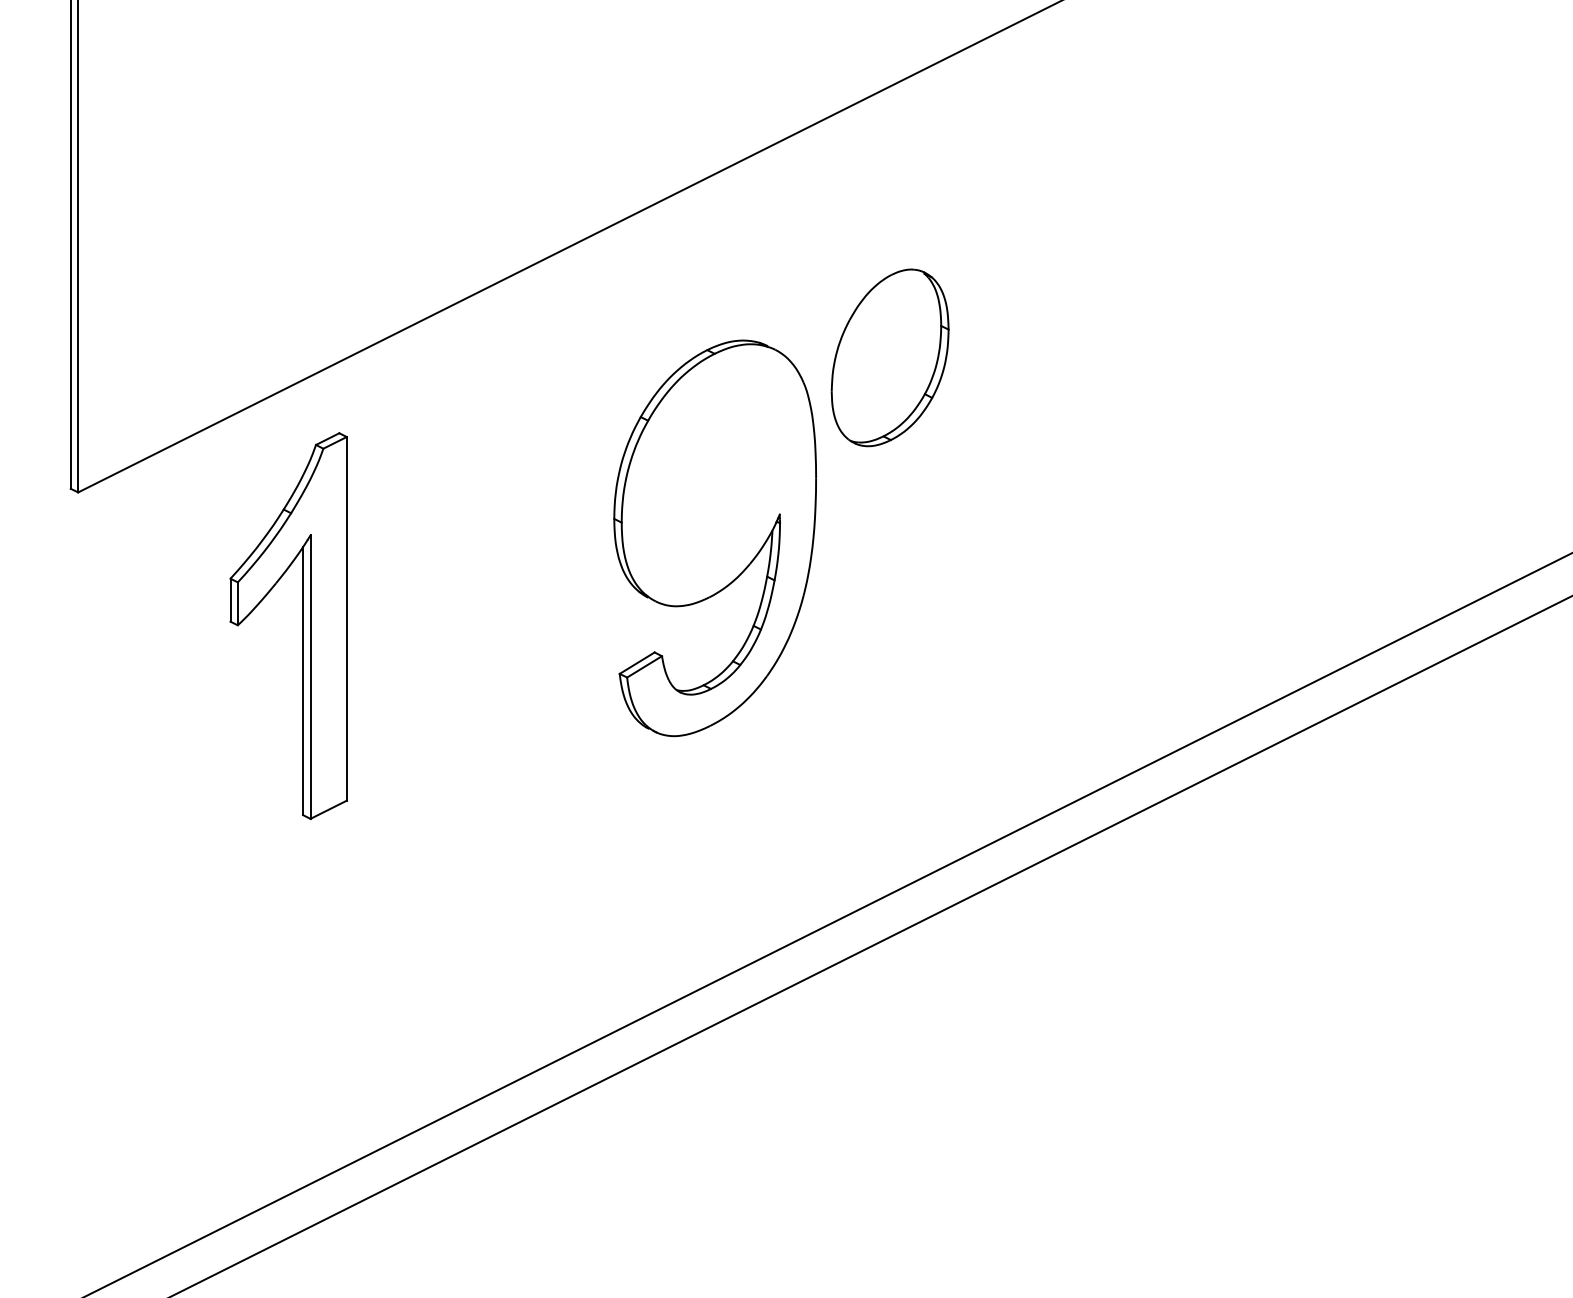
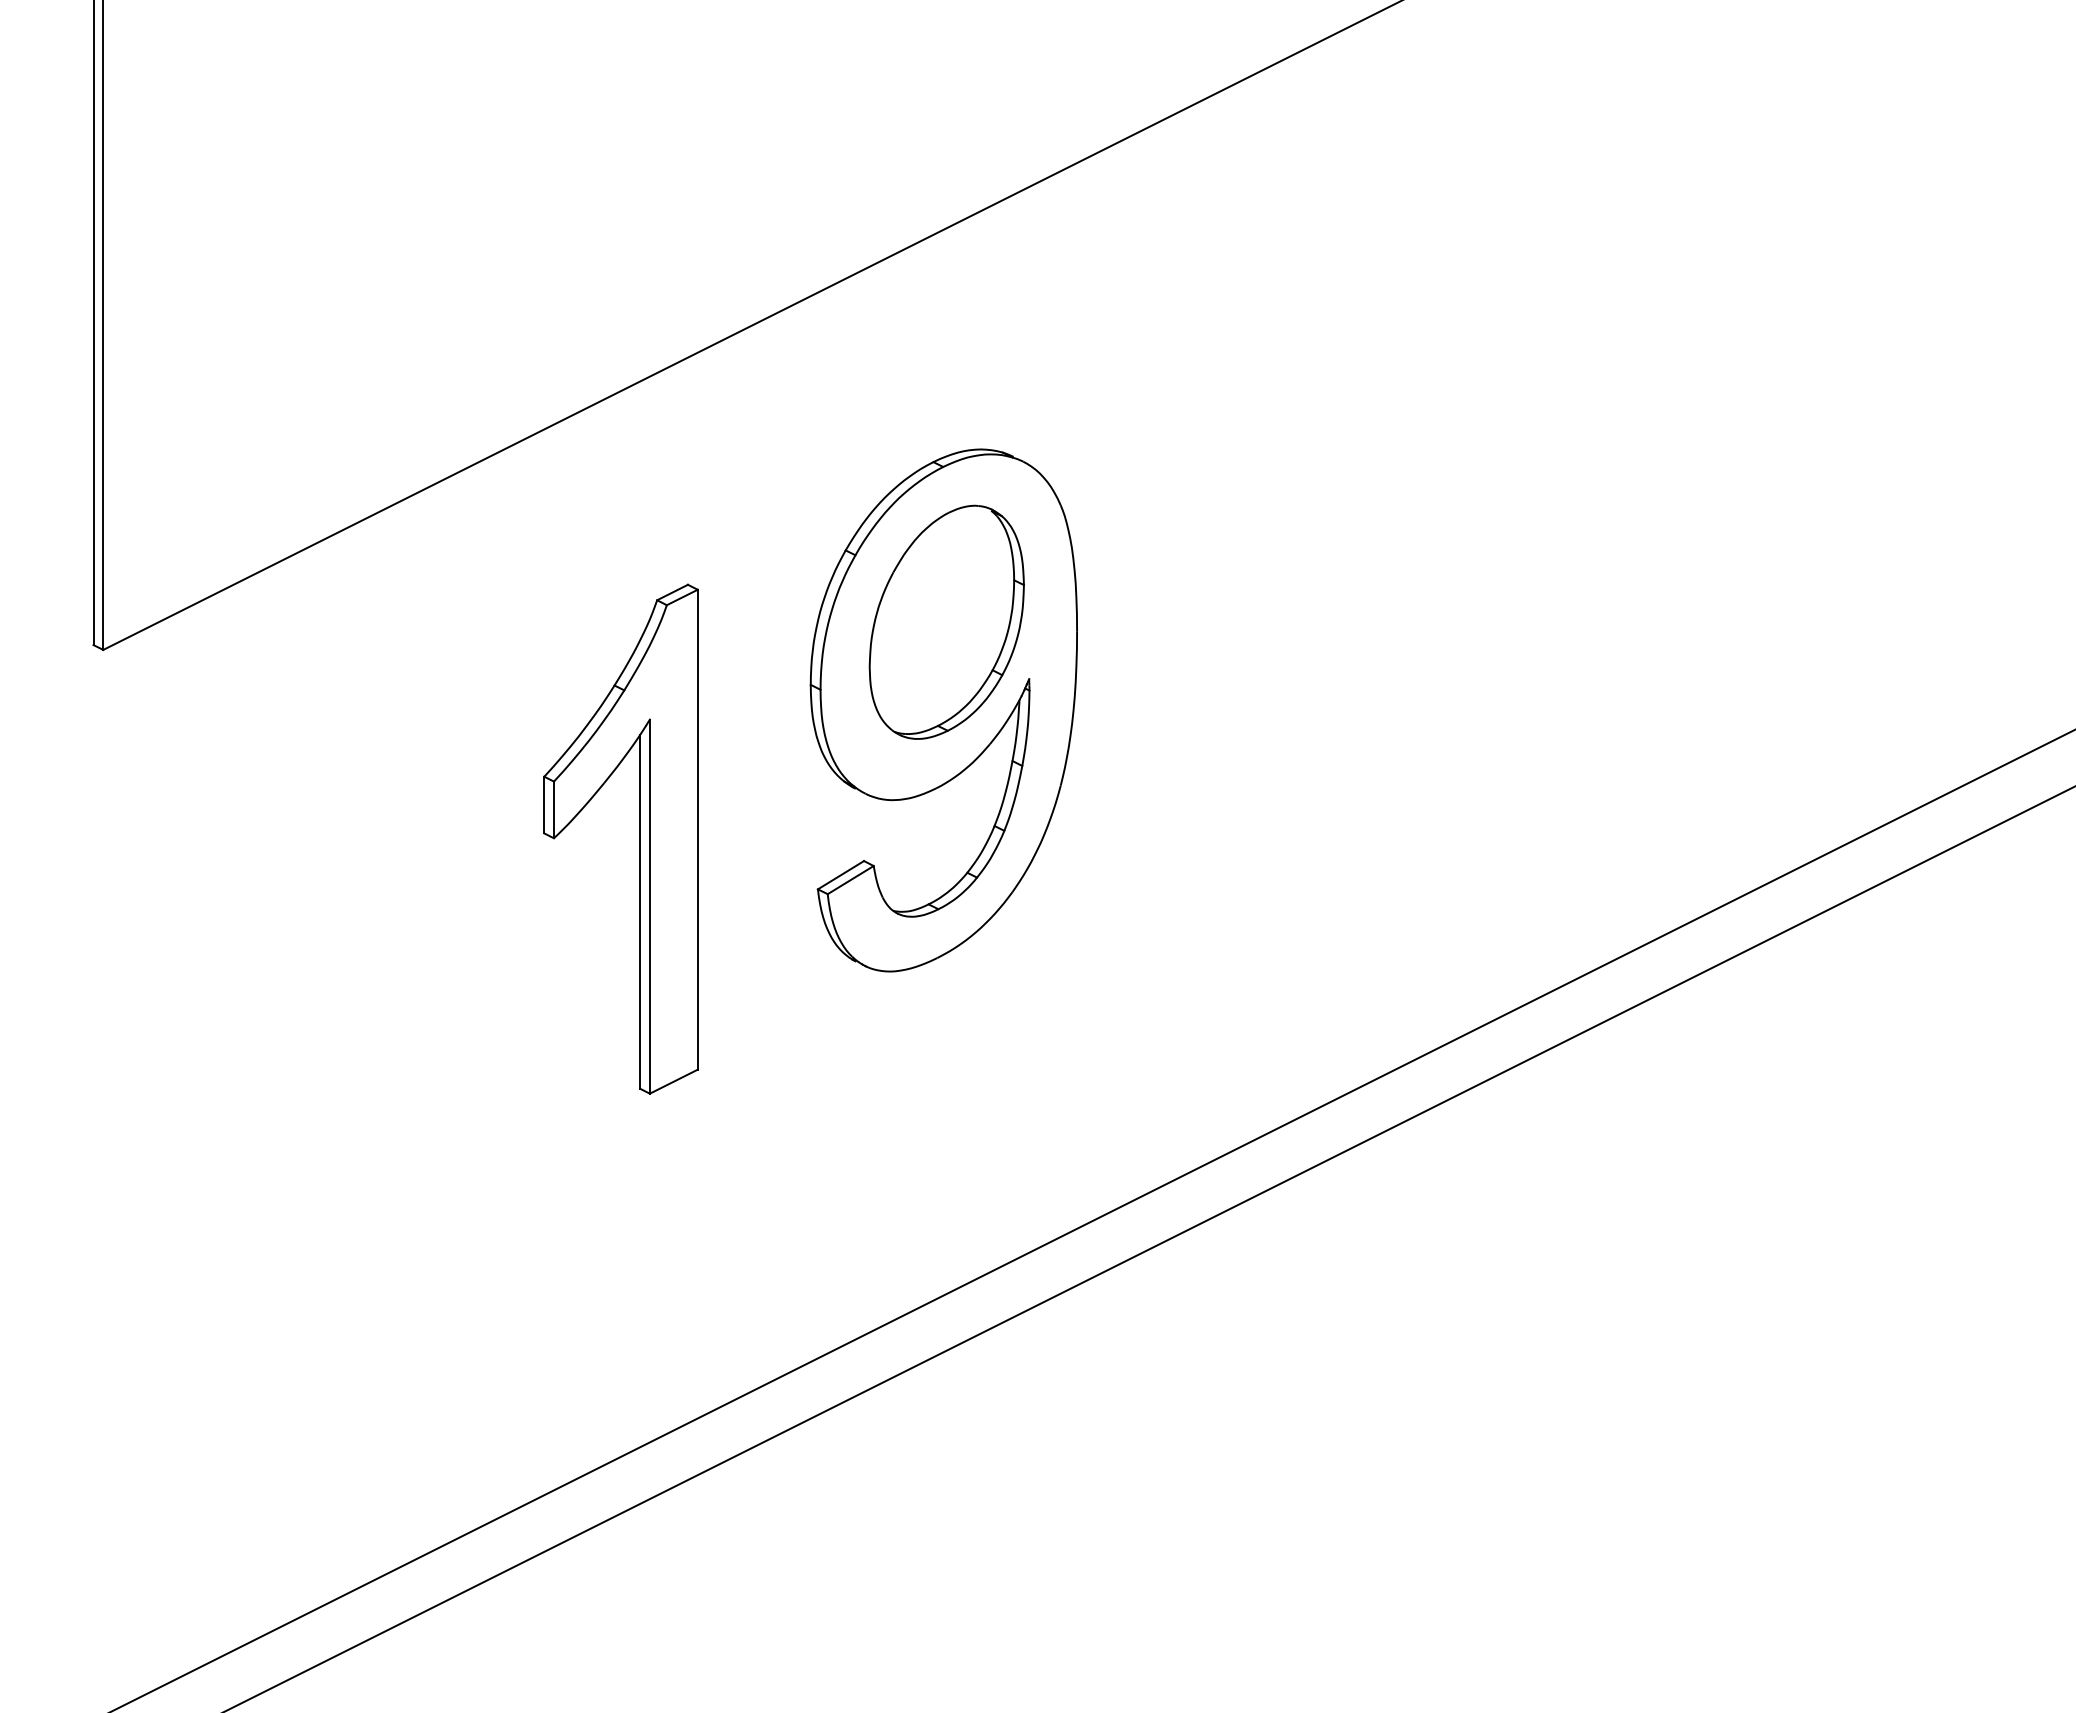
part: (889, 357) -> (946, 621), moved
part: (302, 625) -> (639, 838), moved

